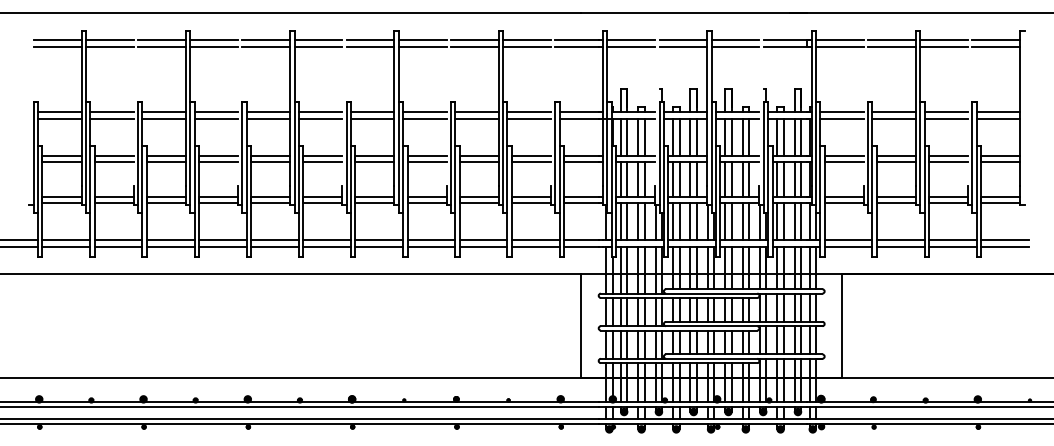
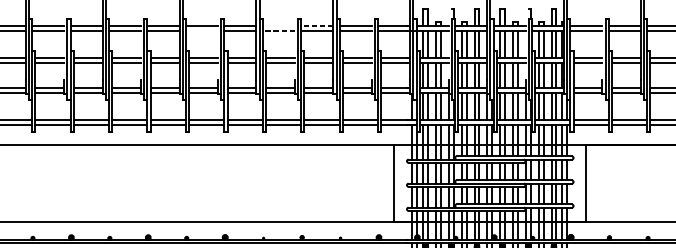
line: (424, 112) -> (278, 26), removed
line: (477, 112) -> (317, 26), solid -> dashed
line: (320, 118) -> (201, 30), removed
line: (424, 118) -> (278, 30), solid -> dashed

